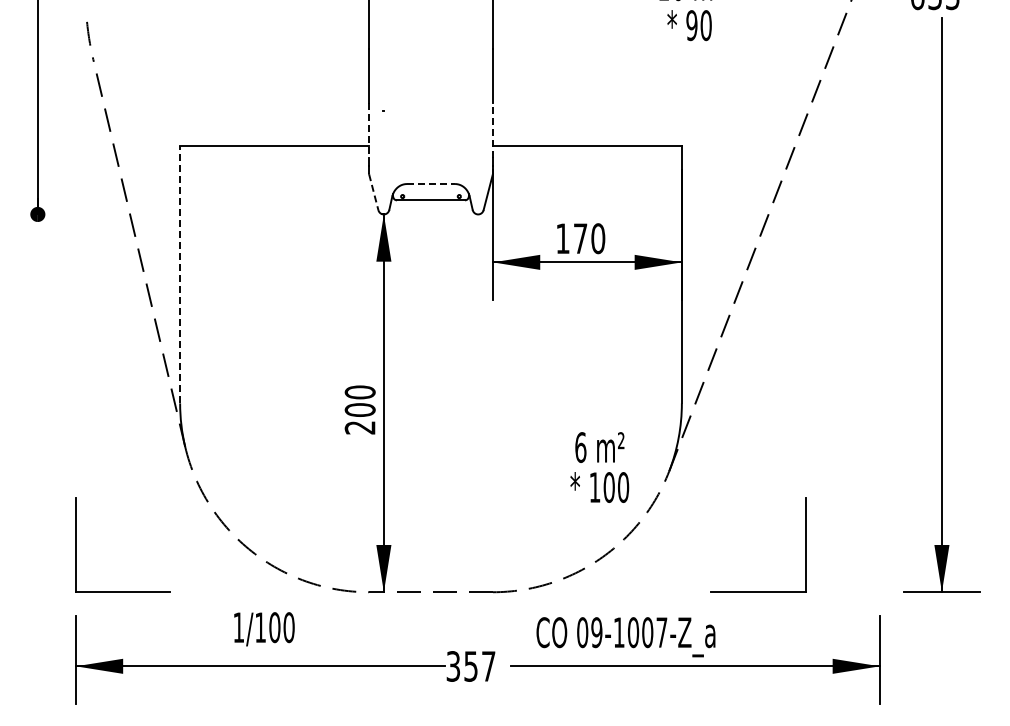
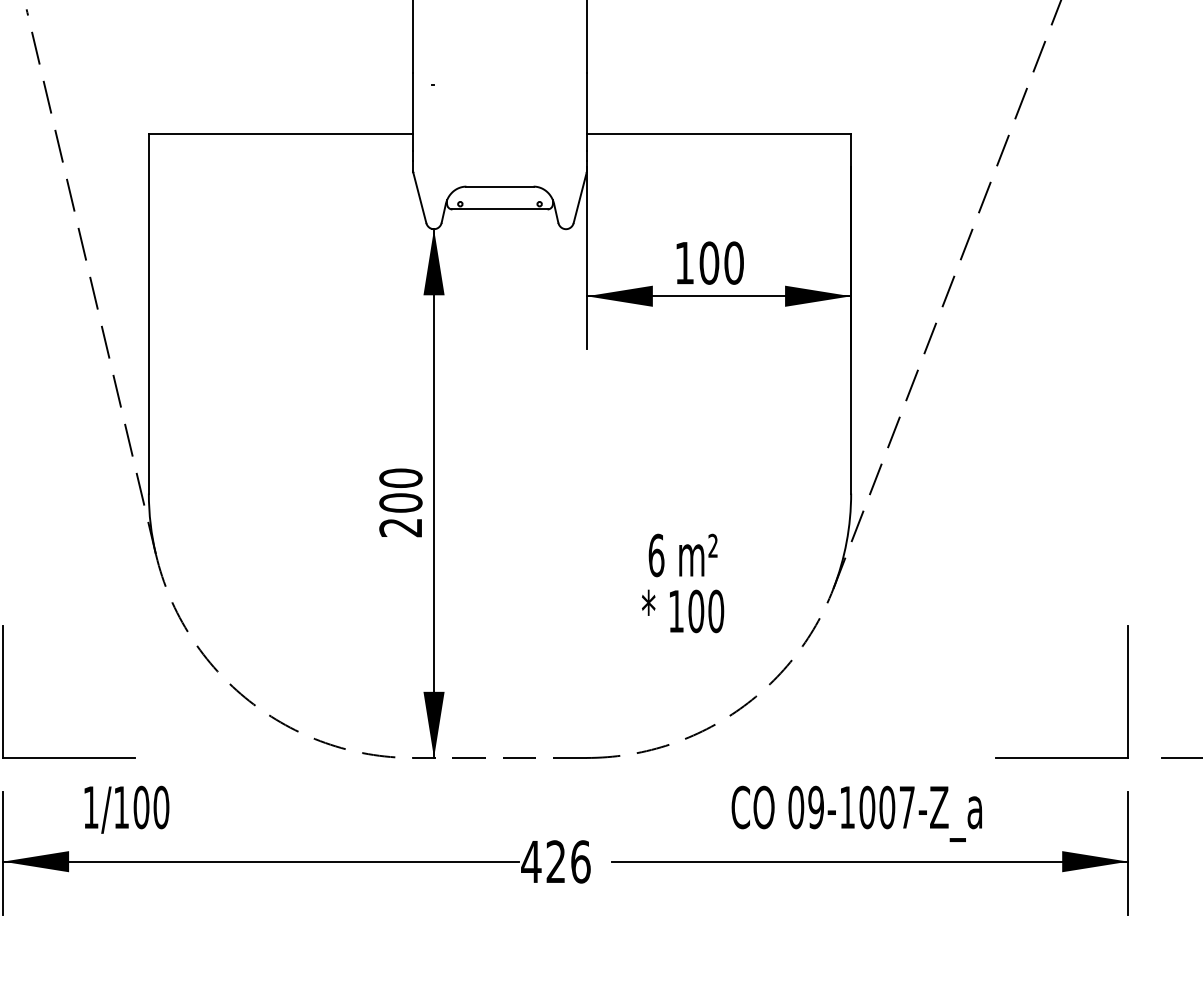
line: (369, 130) -> (413, 111), dashed -> solid
line: (493, 130) -> (587, 111), dashed -> solid
line: (431, 184) -> (500, 187), dashed -> solid
line: (373, 192) -> (419, 198), dashed -> solid
text: (580, 238) -> (709, 262), 170 -> 100
line: (180, 274) -> (149, 313), dashed -> solid
text: (599, 467) -> (682, 583), moved
part: (805, 544) -> (1127, 691), moved
text: (264, 629) -> (126, 810), moved
text: (625, 637) -> (856, 814), moved
text: (470, 666) -> (555, 861), 357 -> 426

